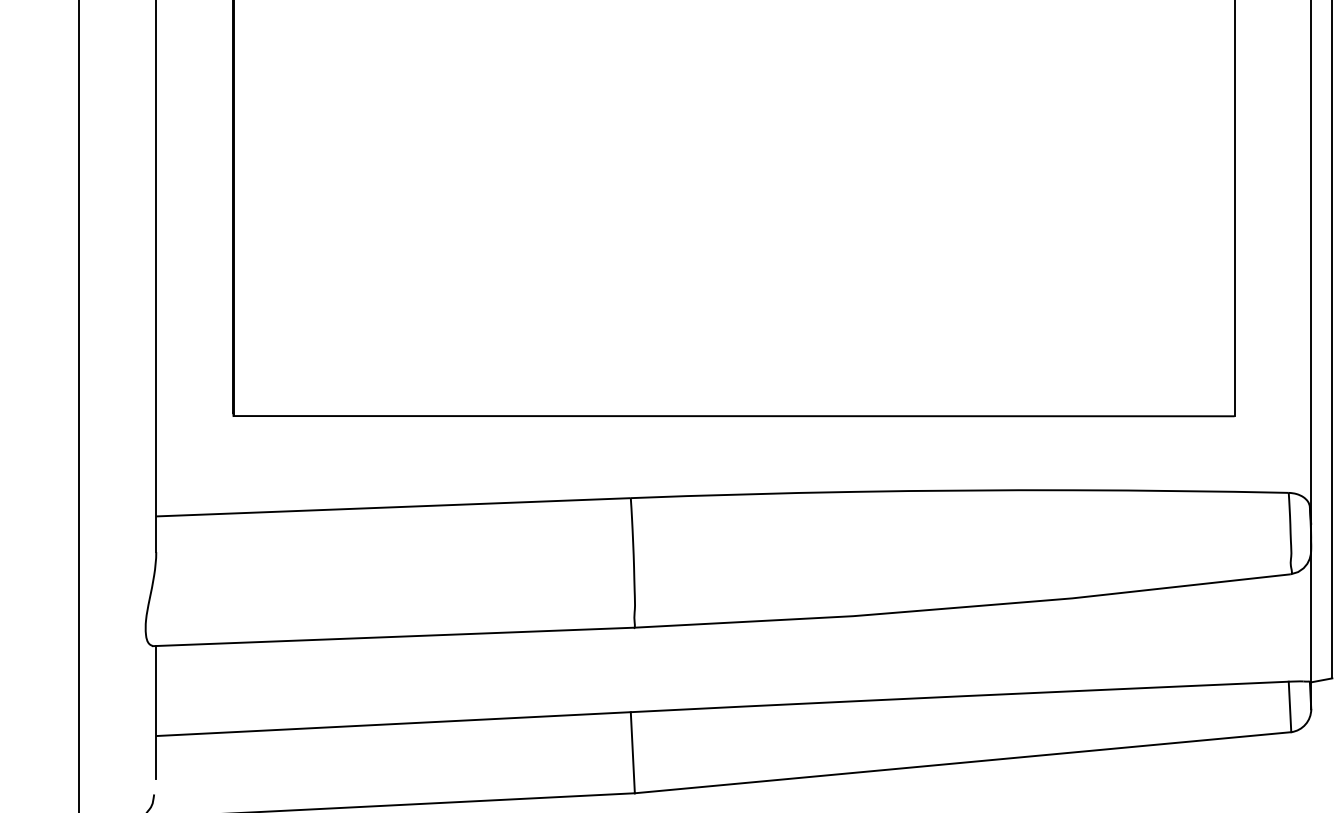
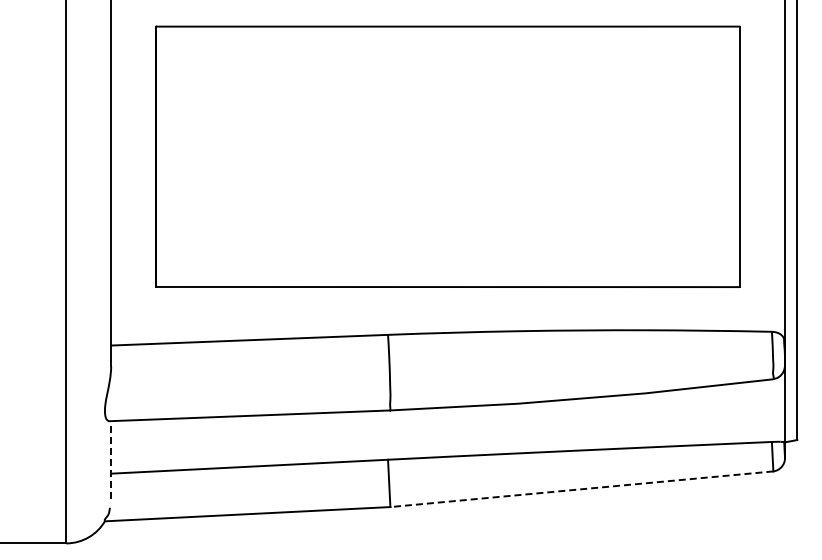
line: (156, 711) -> (111, 459), solid -> dashed
line: (962, 763) -> (581, 489), solid -> dashed

